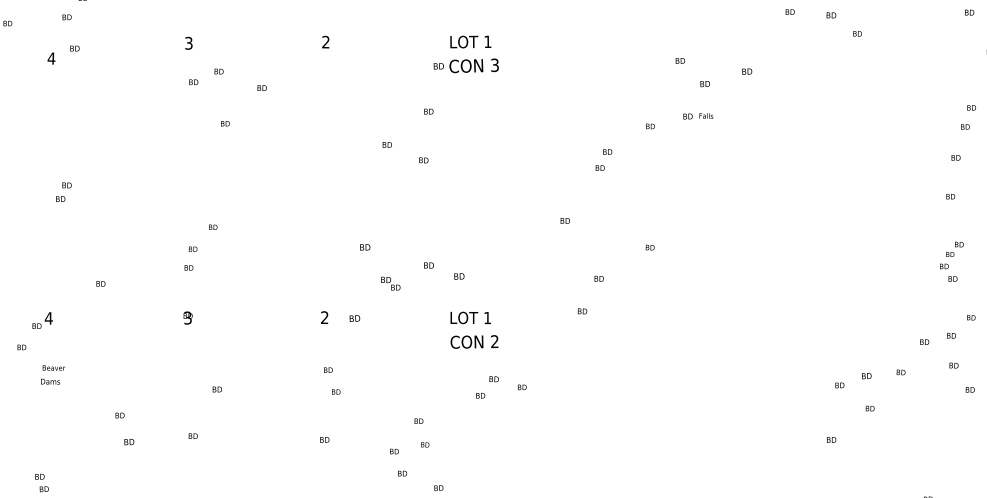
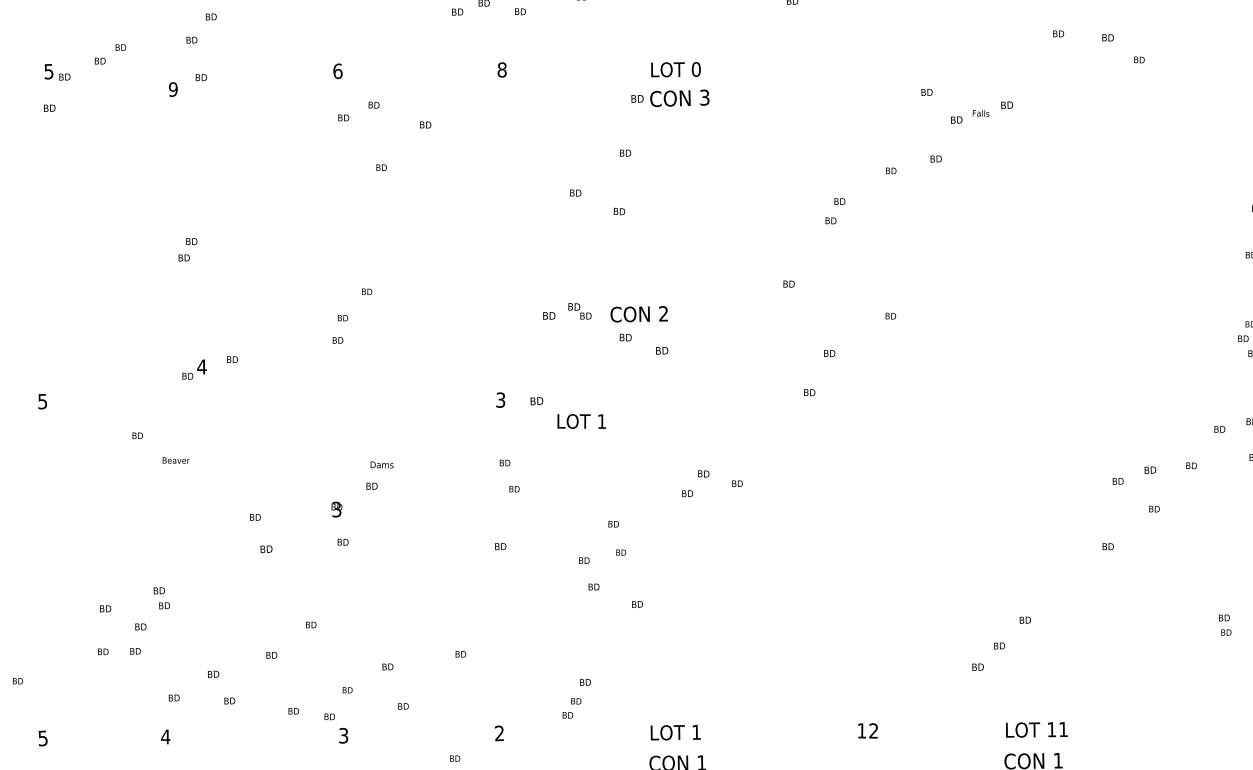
text: (325, 41) -> (501, 69), 2 -> 8
text: (487, 41) -> (695, 69), 1 -> 0
text: (188, 43) -> (337, 71), 3 -> 6
text: (50, 58) -> (172, 89), 4 -> 9
text: (705, 116) -> (980, 113), moved
text: (390, 283) -> (579, 311), moved
text: (187, 317) -> (336, 509), moved
text: (324, 317) -> (500, 399), 2 -> 3
text: (470, 317) -> (581, 421), moved
text: (42, 320) -> (194, 369), moved
text: (473, 342) -> (638, 314), moved
text: (50, 381) -> (381, 464), moved

